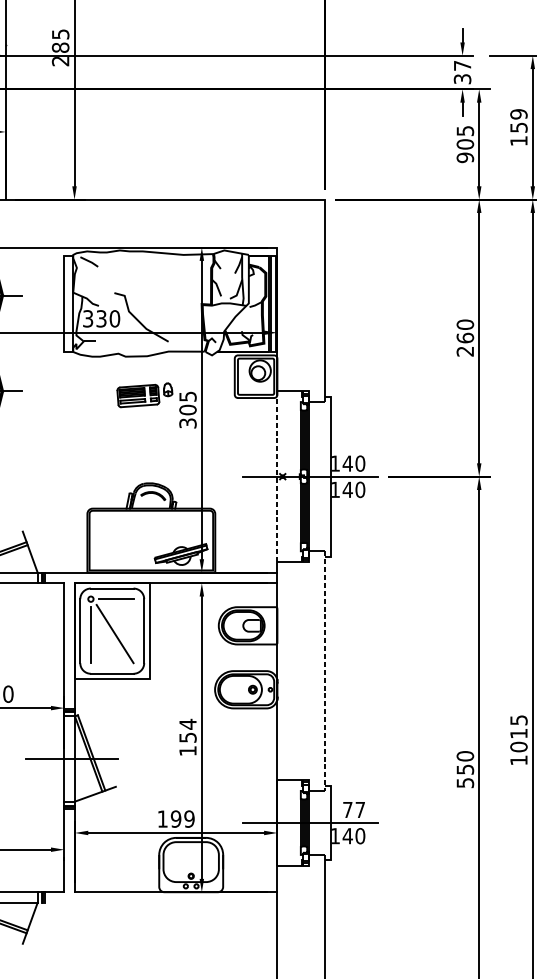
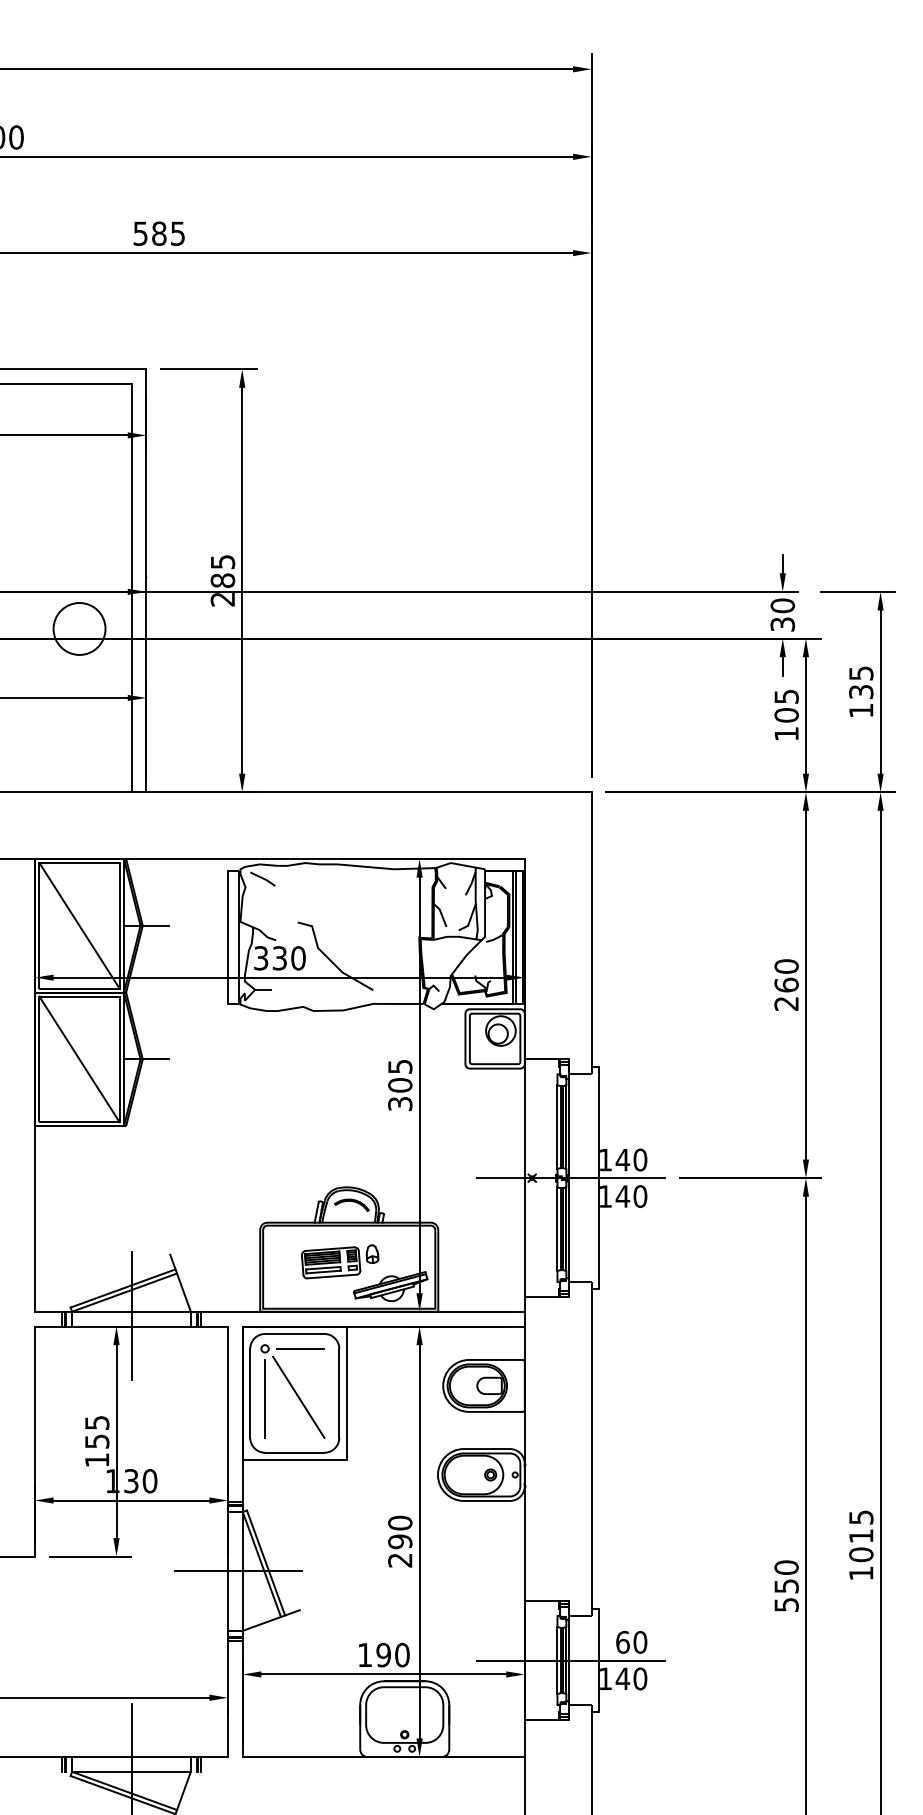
text: (462, 65) -> (782, 605), 37 -> 30
text: (519, 120) -> (861, 682), 159 -> 135
text: (465, 157) -> (786, 733), 905 -> 105
part: (145, 395) -> (340, 1261), moved
line: (277, 476) -> (524, 1178), dashed -> solid
line: (325, 671) -> (591, 1449), dashed -> solid
text: (188, 737) -> (400, 1541), 154 -> 290
text: (353, 809) -> (631, 1641), 77 -> 60
text: (189, 819) -> (402, 1655), 199 -> 190

